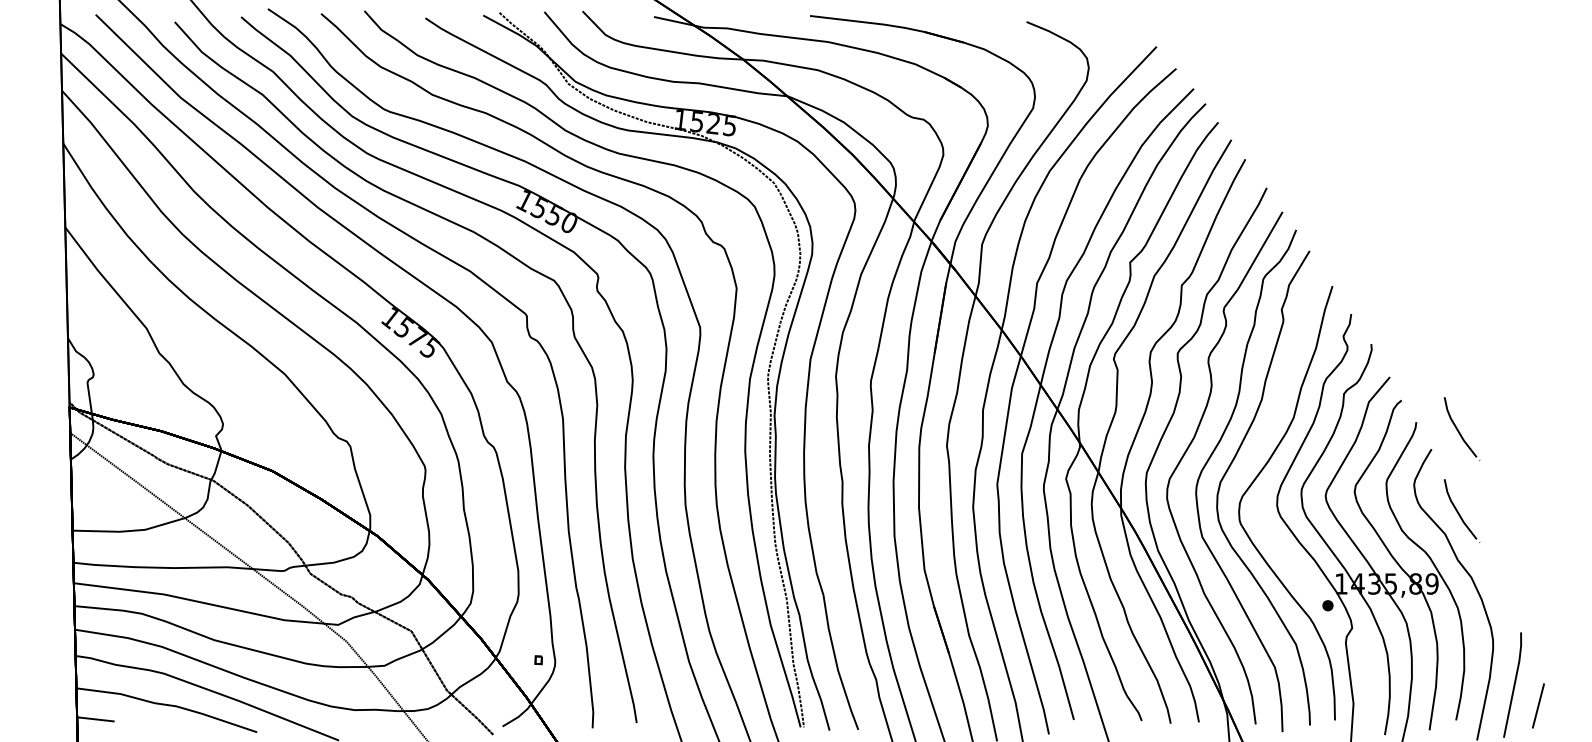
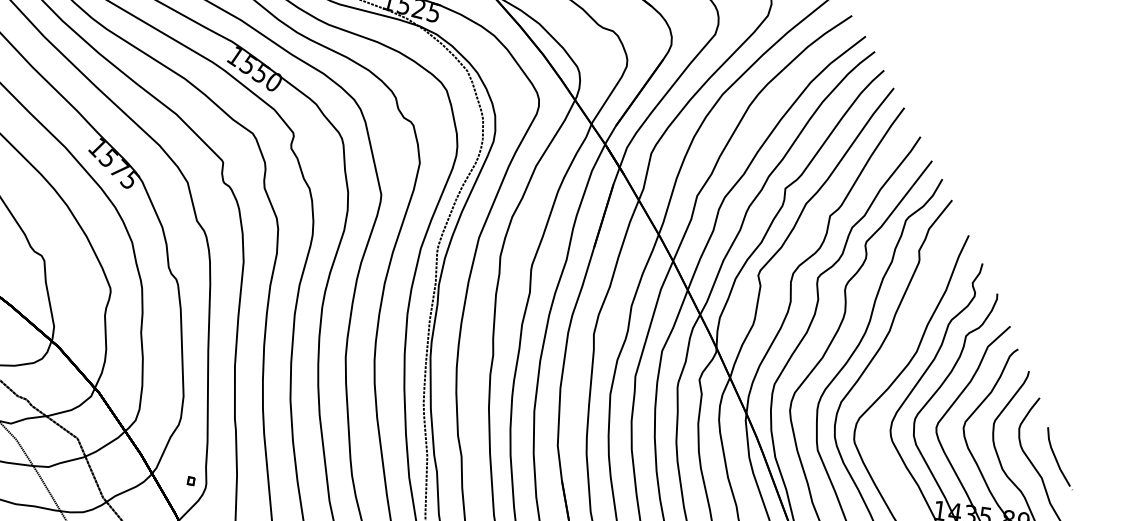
part: (1461, 428) -> (1069, 382), removed

